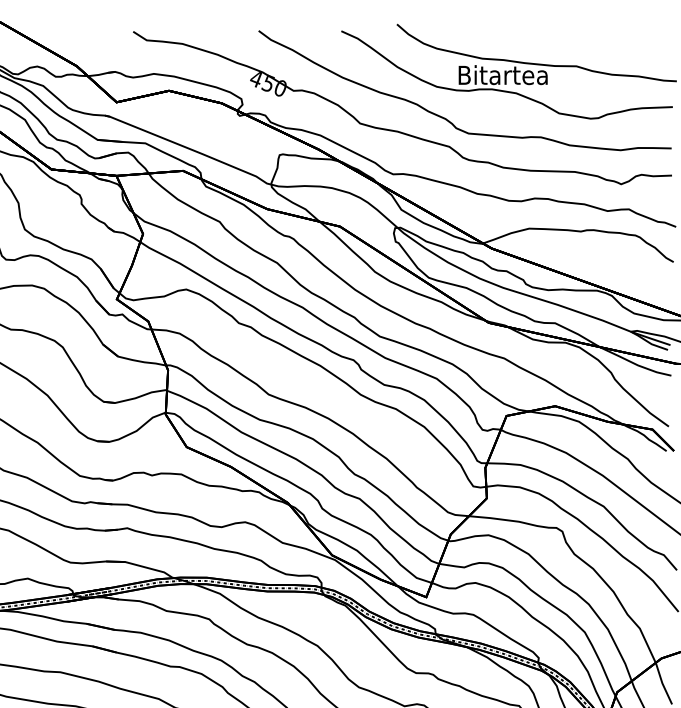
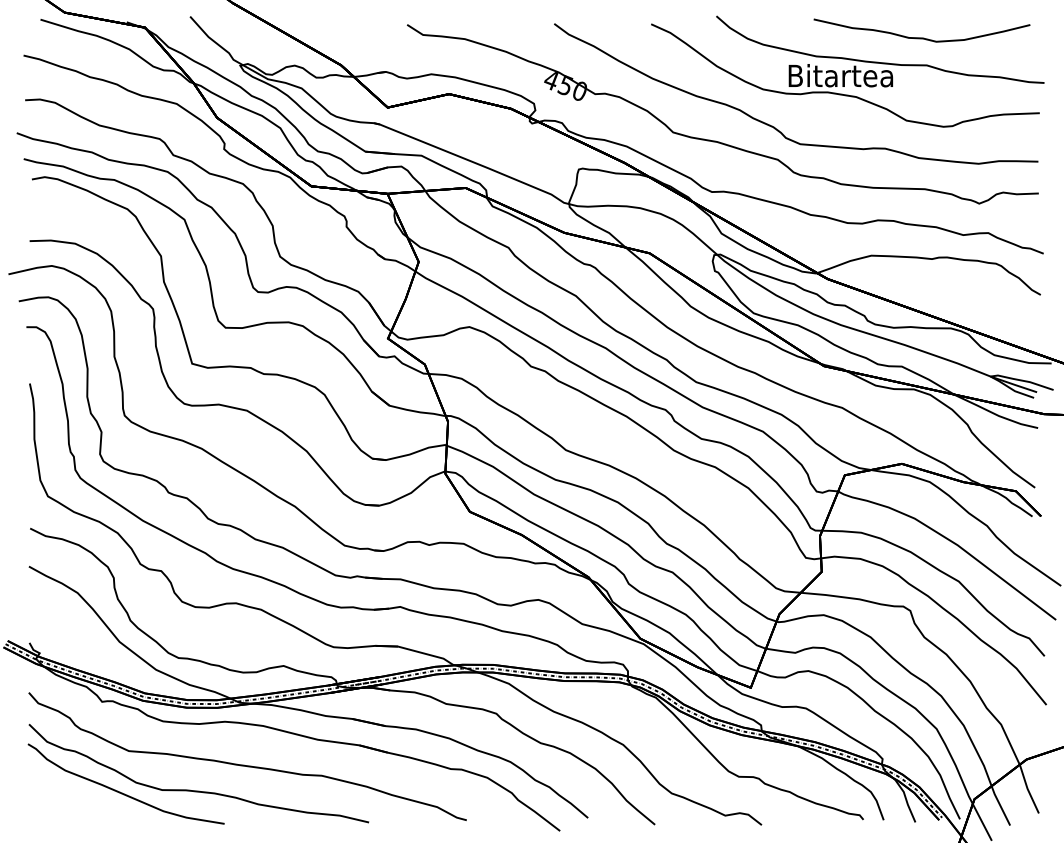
curve: (571, 42) -> (921, 37), added

